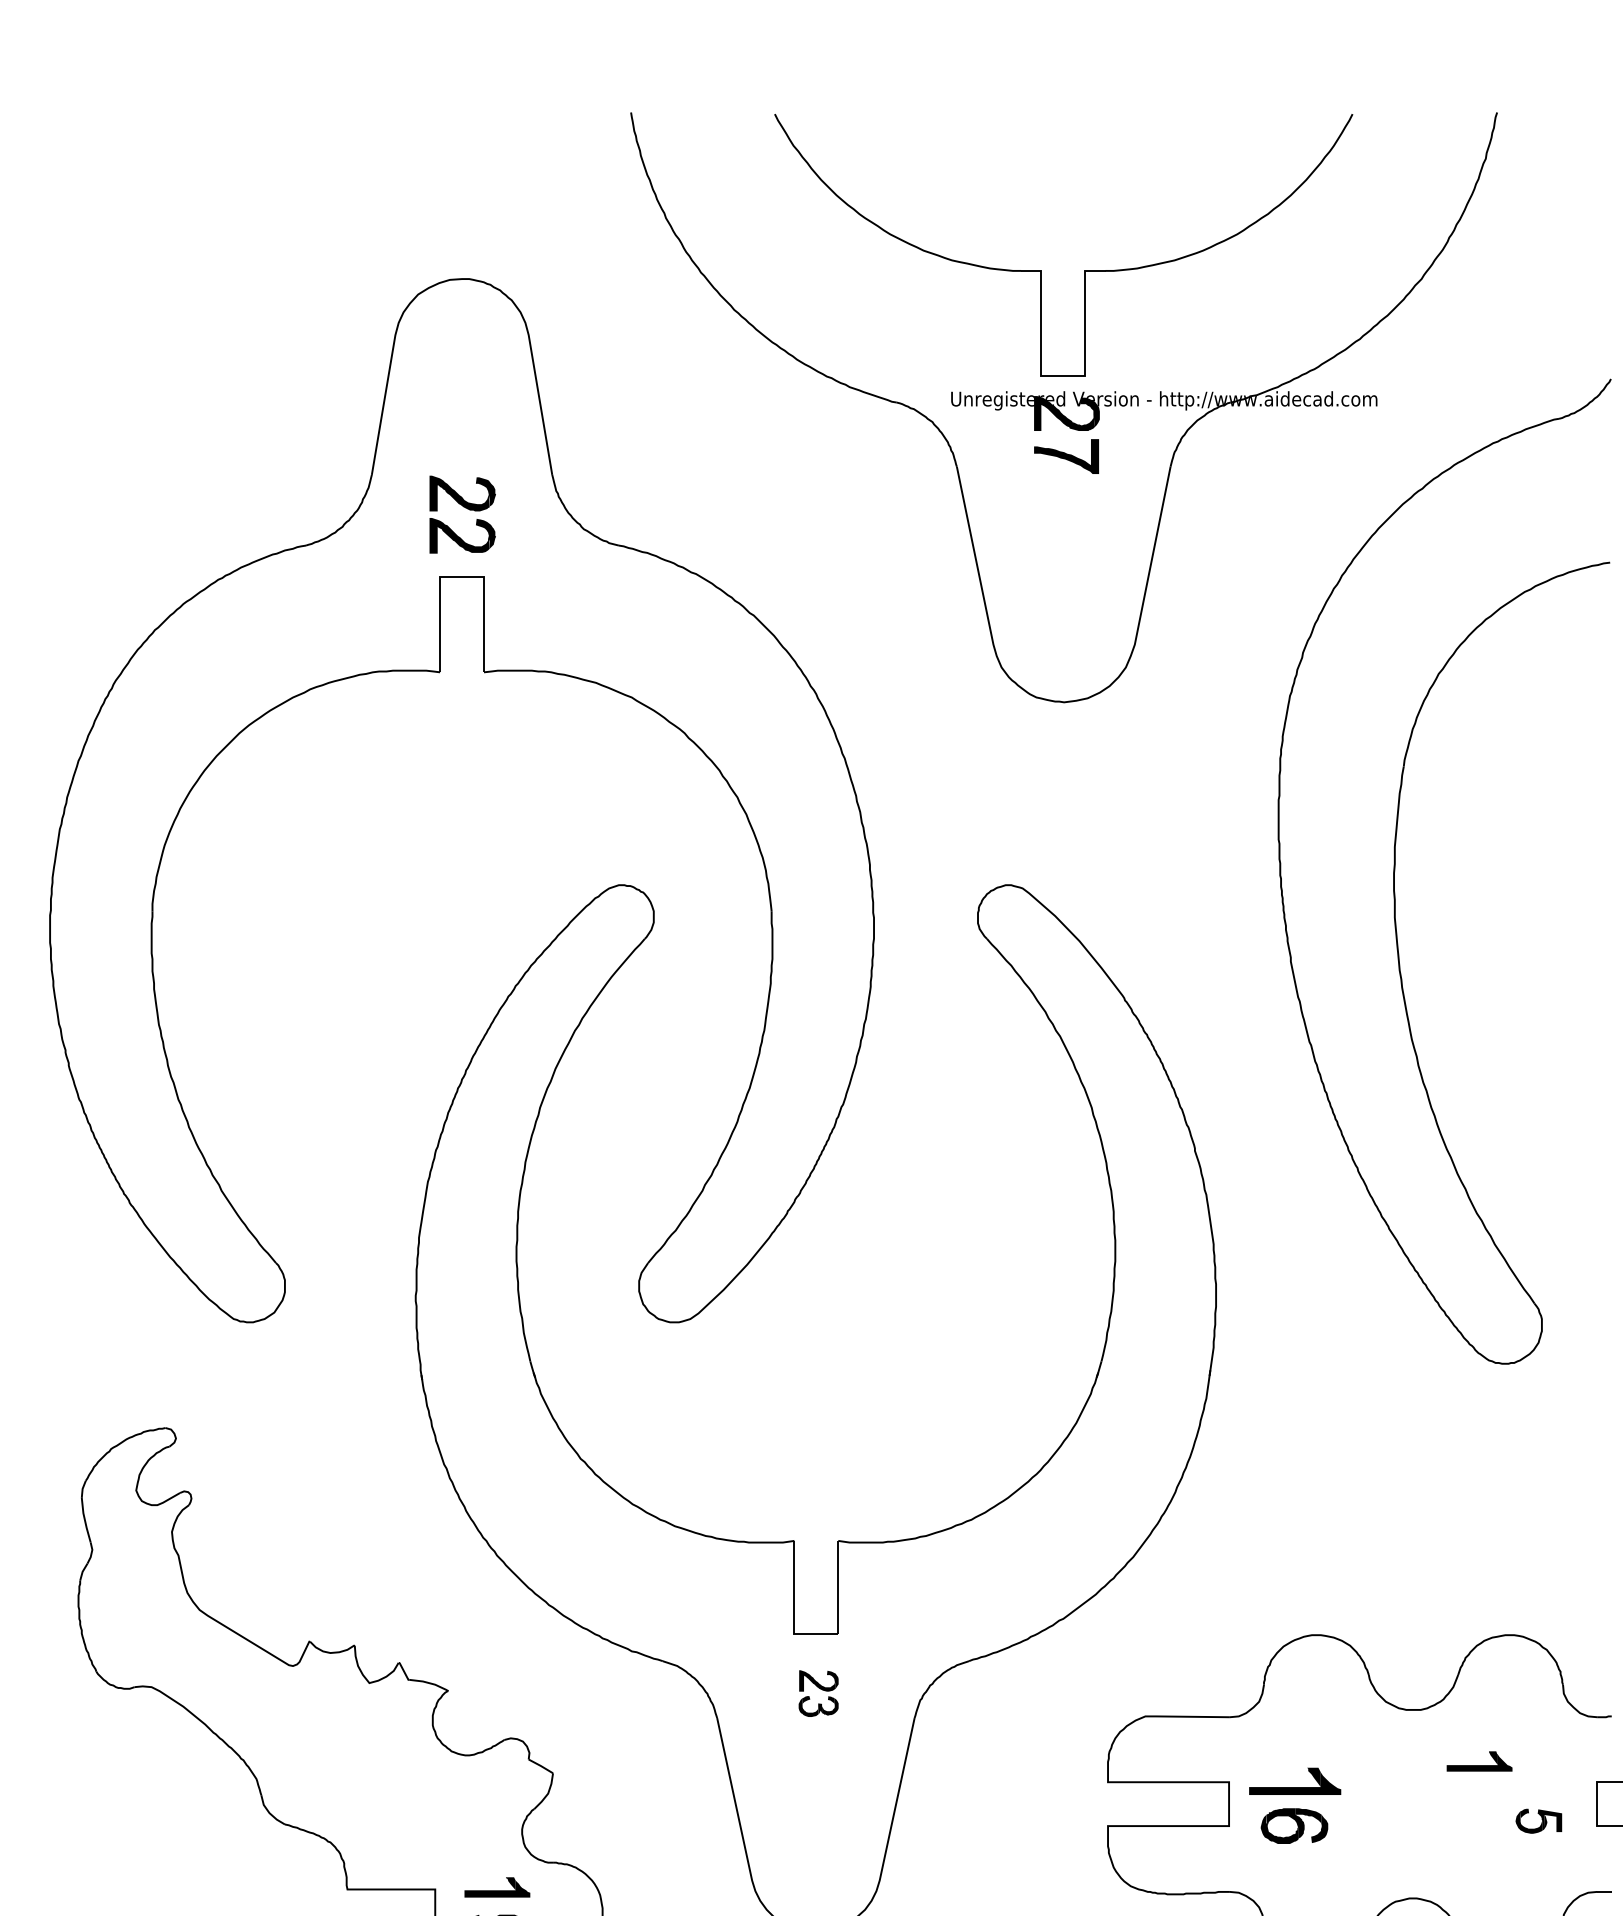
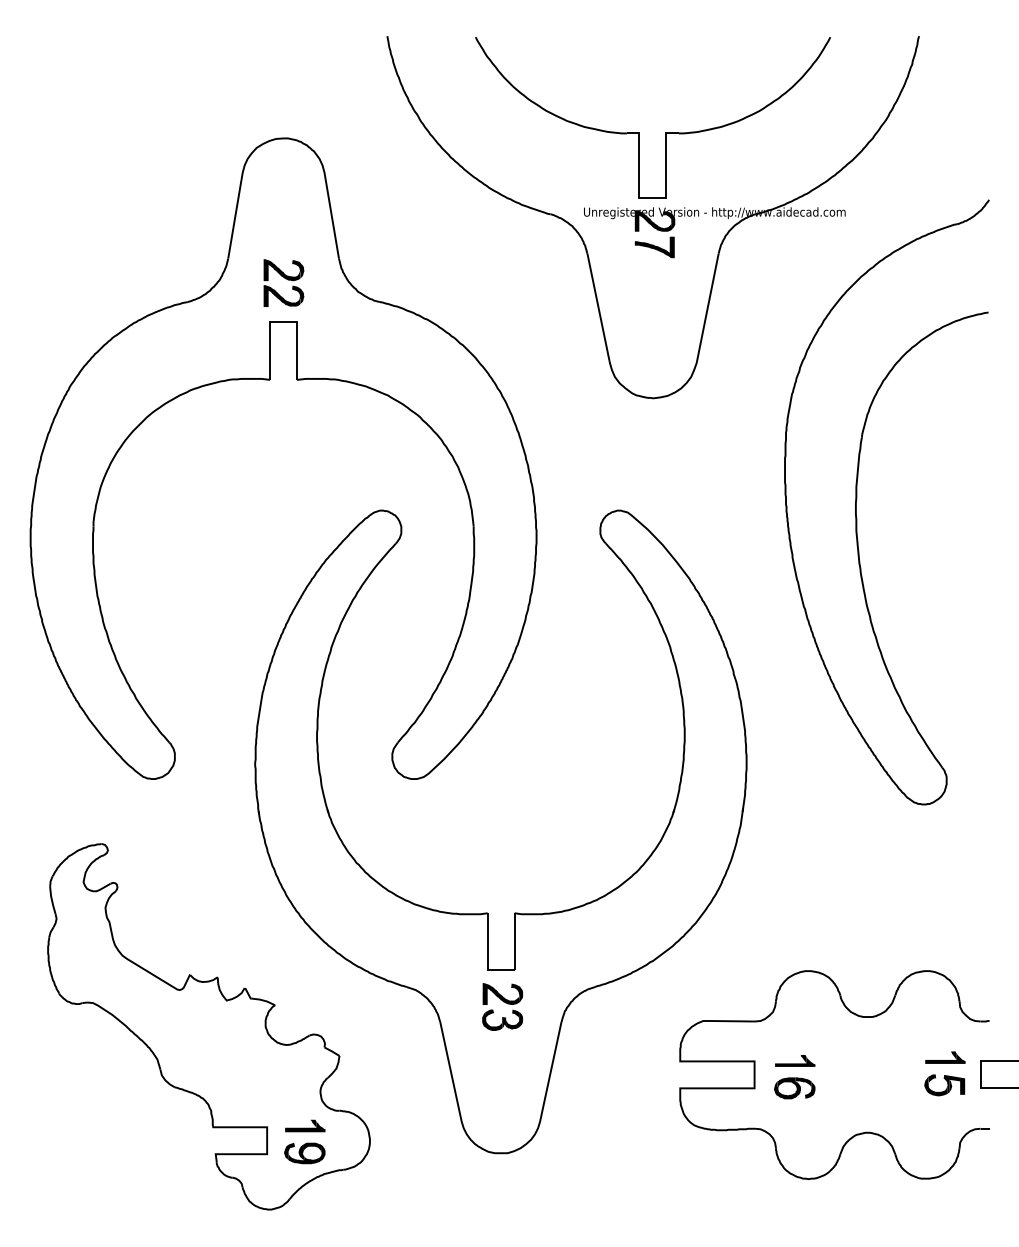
part: (818, 1692) -> (502, 1006), size x1.67
part: (1479, 1761) -> (945, 1057), moved
part: (1295, 1780) -> (795, 1060), size x0.71
part: (1538, 1821) -> (944, 1085), size x1.43

